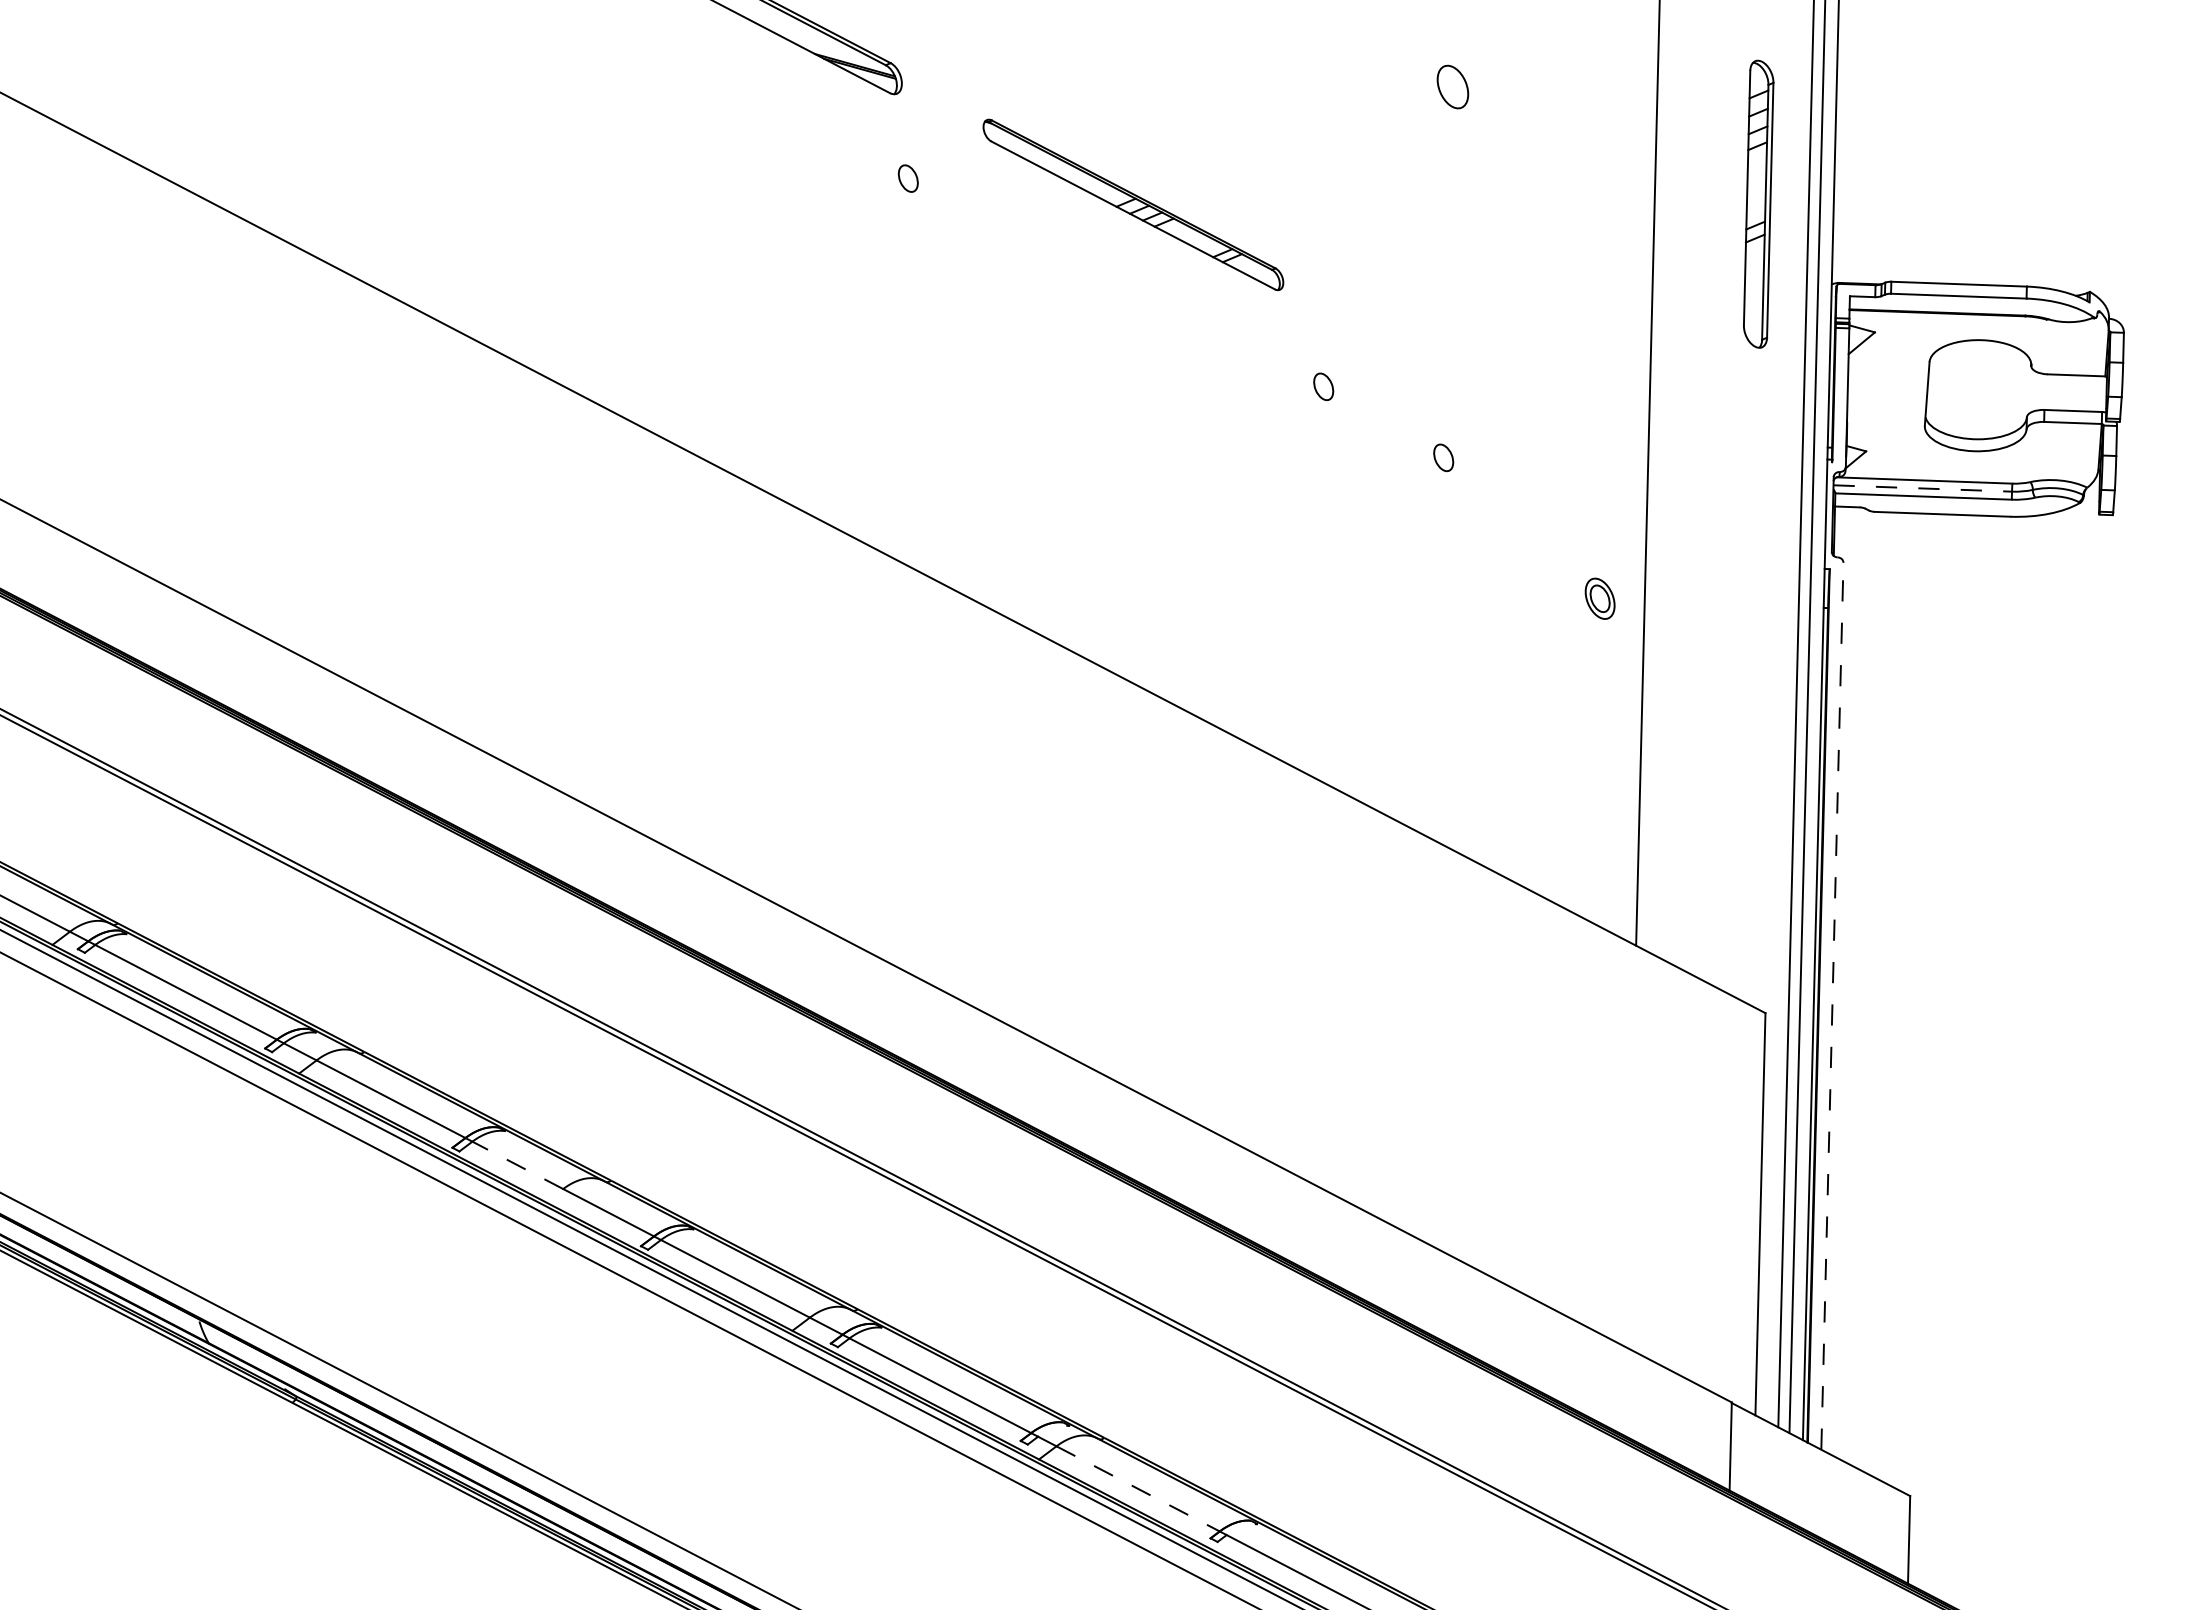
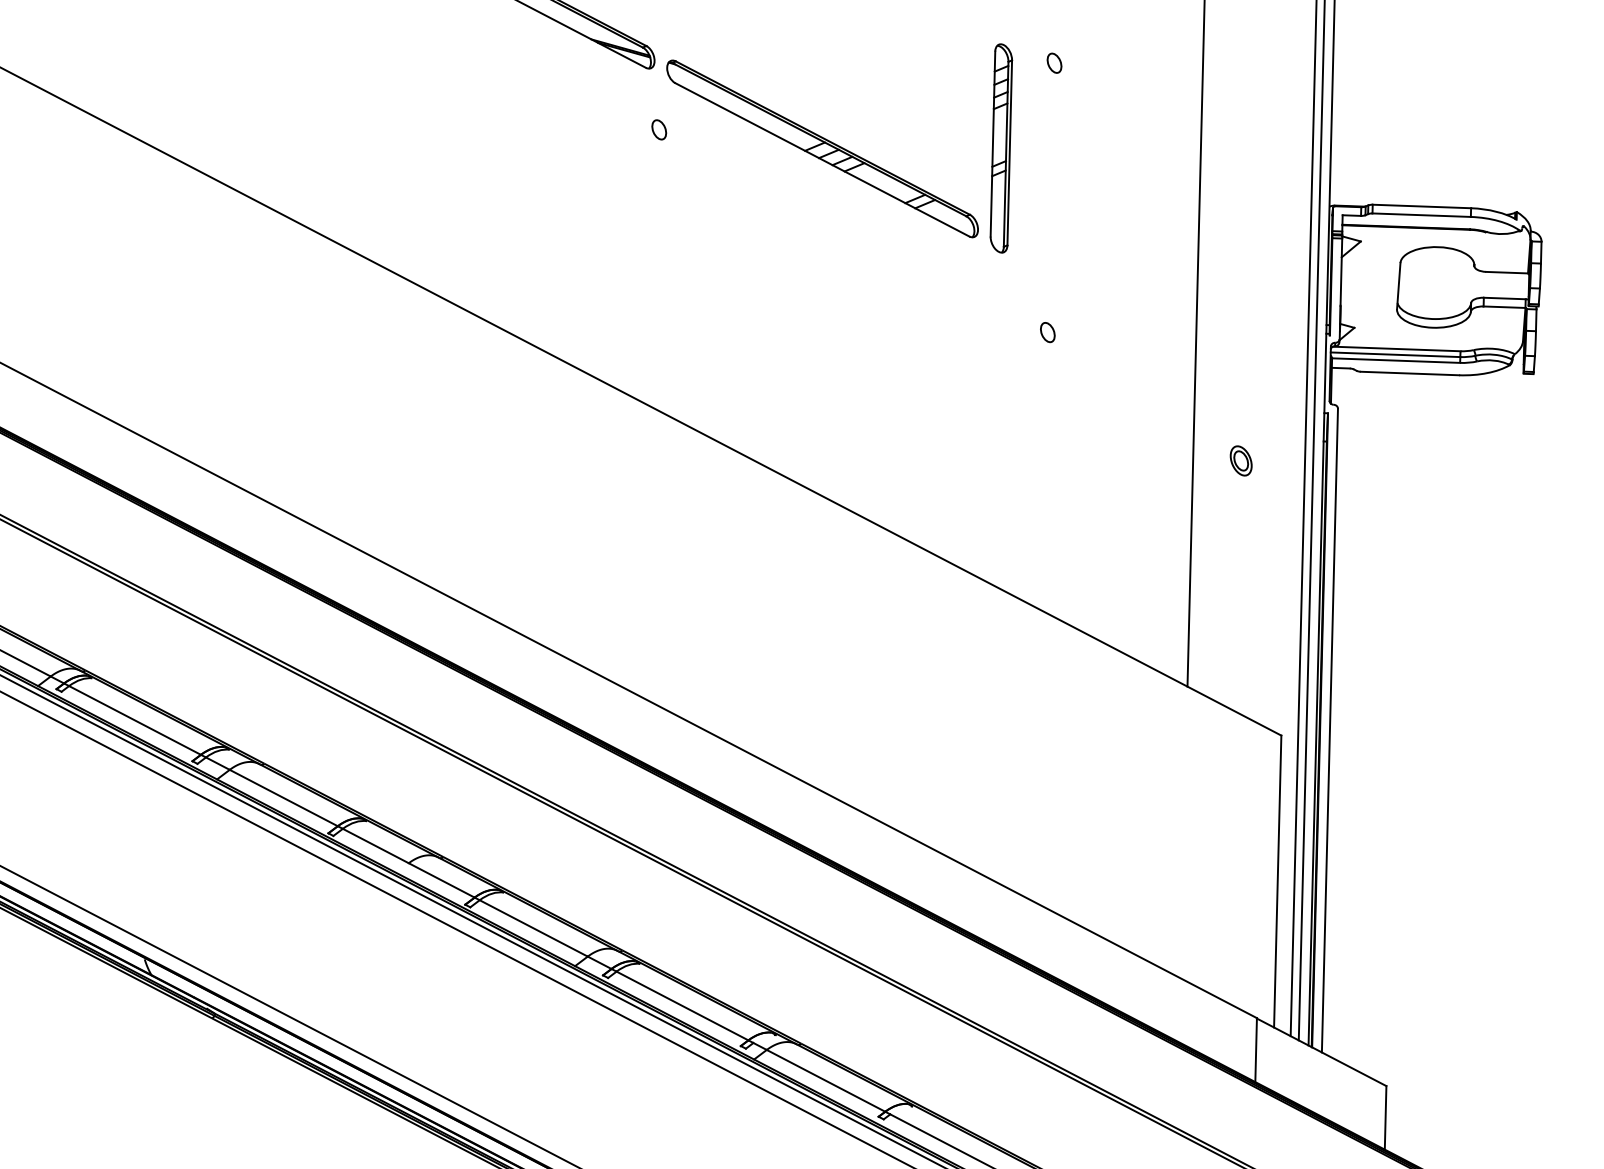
part: (1452, 86) -> (1054, 63), size x0.62
part: (1758, 203) -> (1001, 147), moved
part: (1133, 204) -> (822, 148), size x1.43
part: (1323, 386) -> (960, 280), removed
line: (1923, 488) -> (1396, 354), dashed -> solid
part: (1599, 598) -> (1240, 460), moved
line: (1832, 1006) -> (1330, 730), dashed -> solid
line: (517, 1165) -> (375, 846), dashed -> solid
line: (1138, 1489) -> (826, 1081), dashed -> solid

